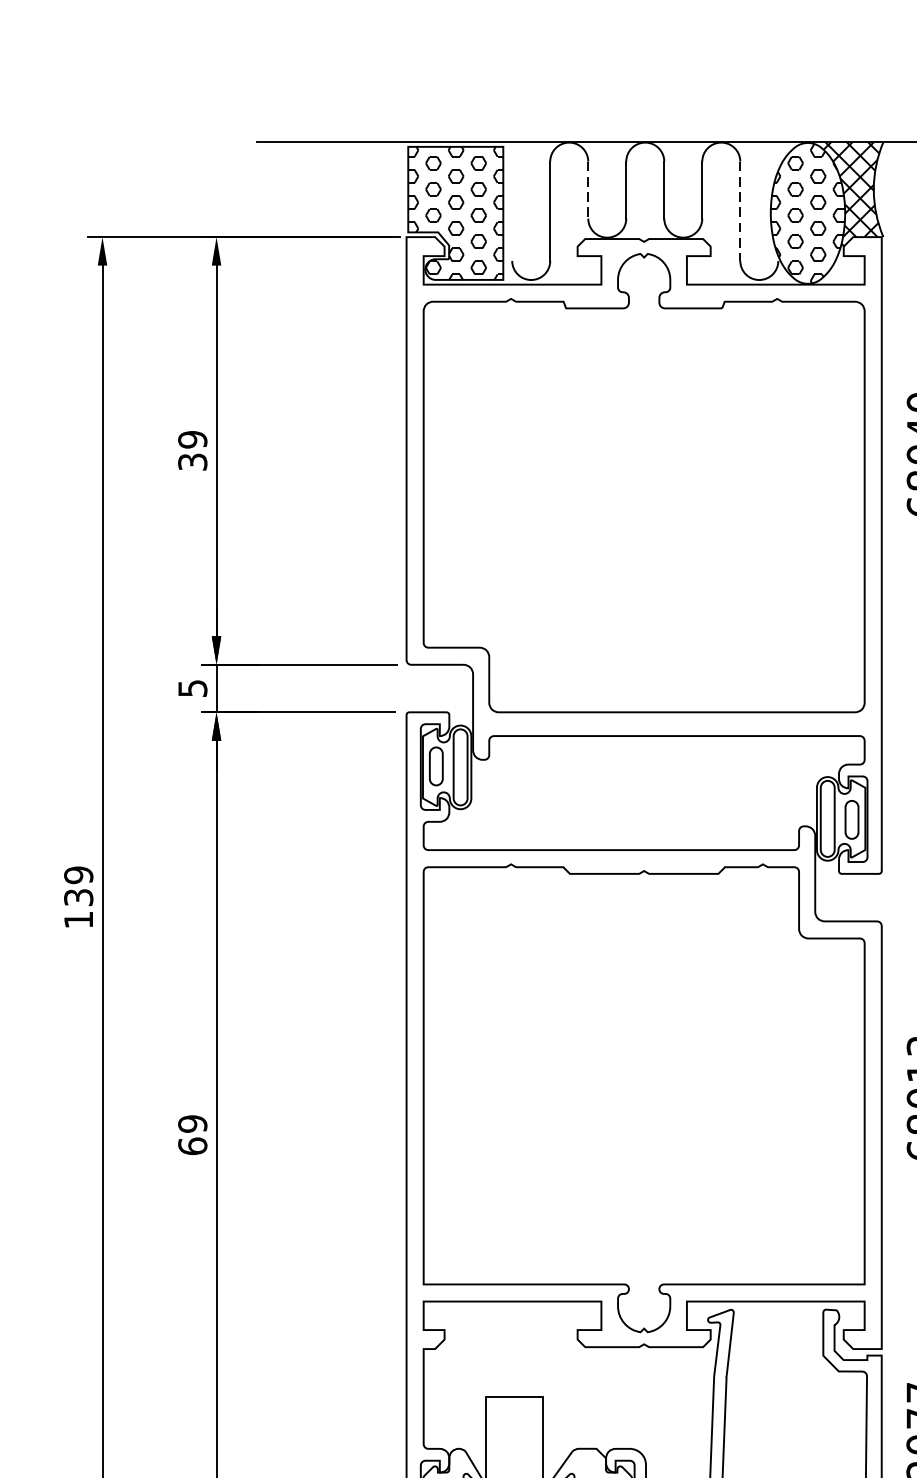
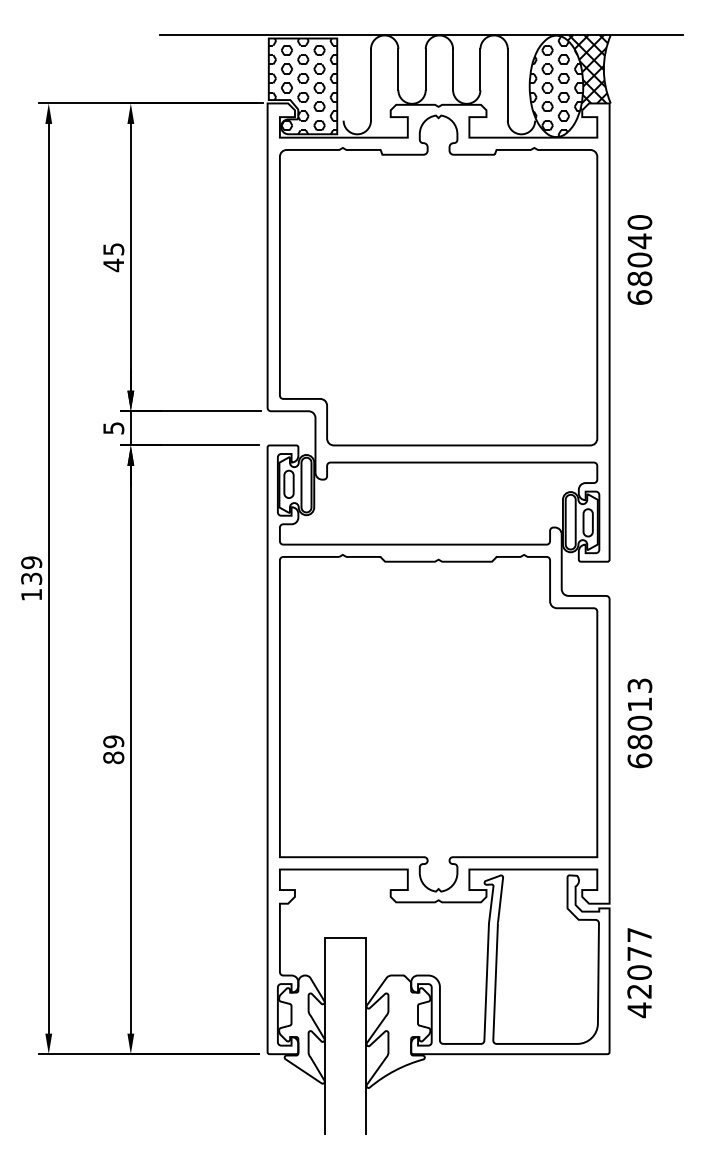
line: (588, 189) -> (398, 69), dashed -> solid
line: (739, 210) -> (507, 84), dashed -> solid
text: (192, 451) -> (113, 257), 39 -> 45
text: (192, 1145) -> (113, 757), 69 -> 89

